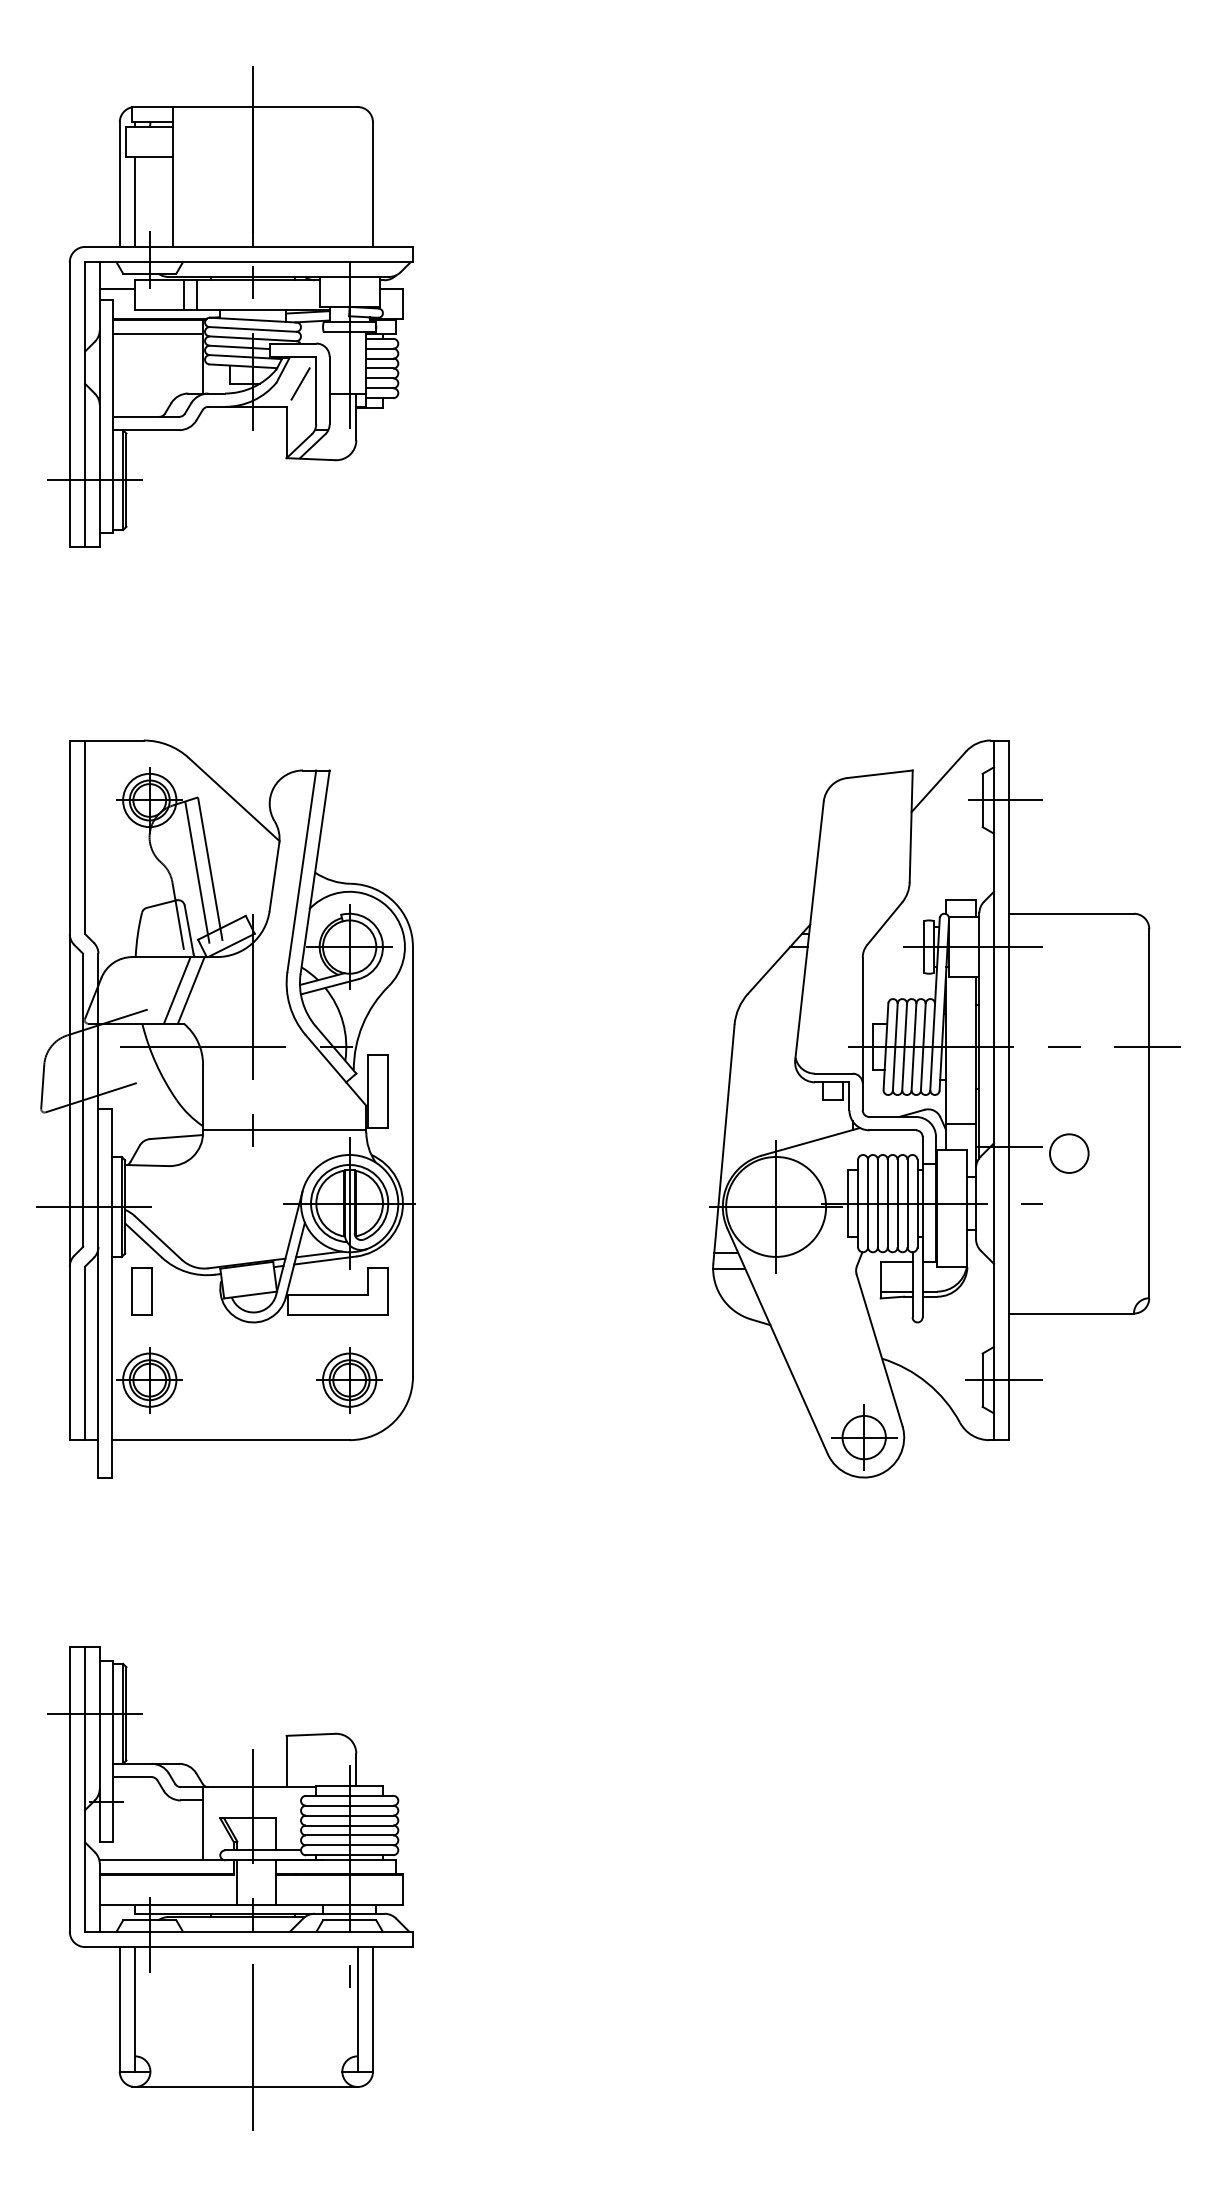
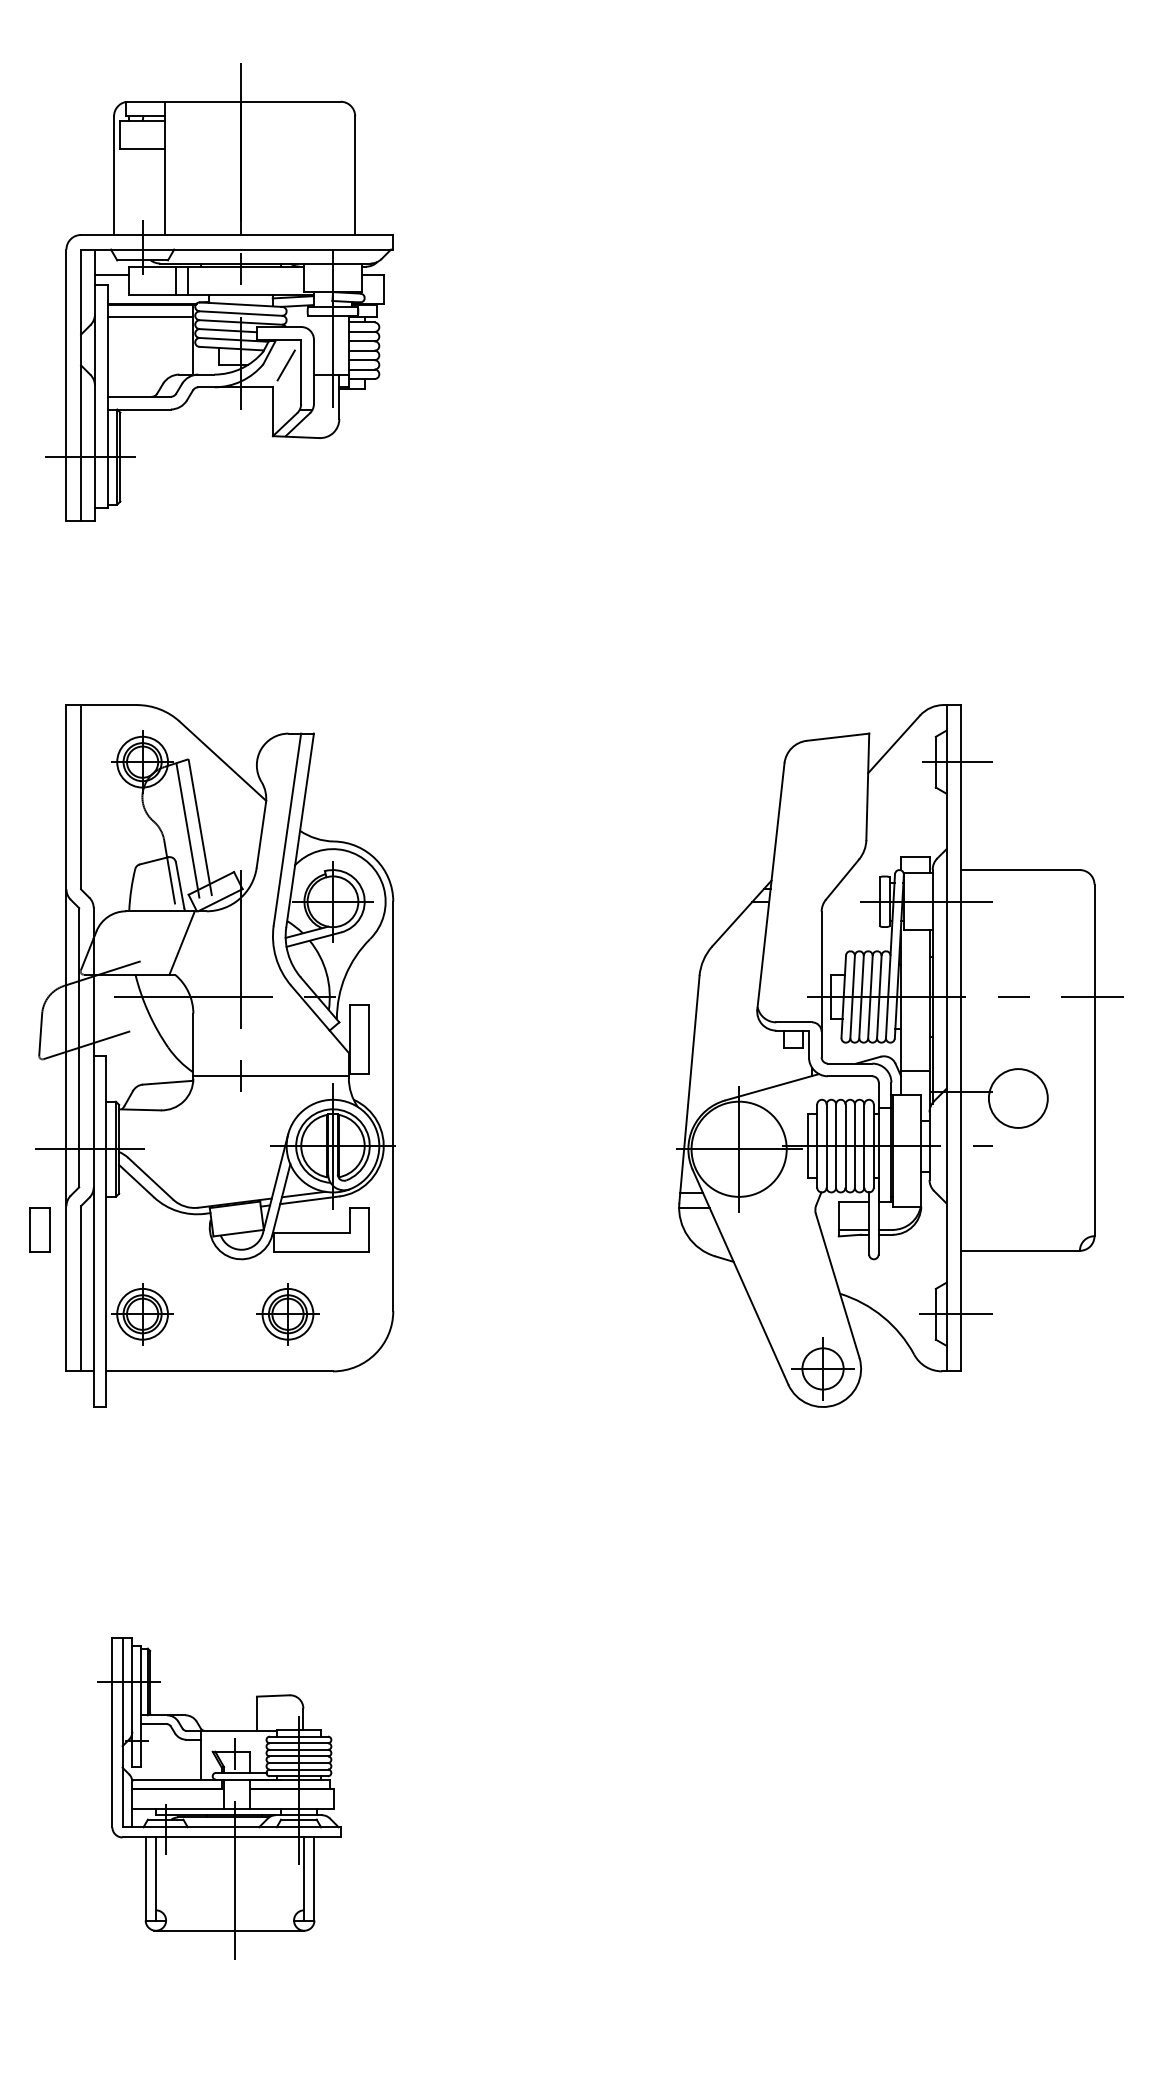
line: (134, 202) -> (128, 192), removed
line: (176, 989) -> (168, 942), removed
circle: (1068, 1153) -> (1017, 1098), size x1.6
part: (141, 1291) -> (39, 1229), moved
part: (349, 1380) -> (287, 1314), moved
part: (230, 1888) -> (219, 1798), size x0.7

